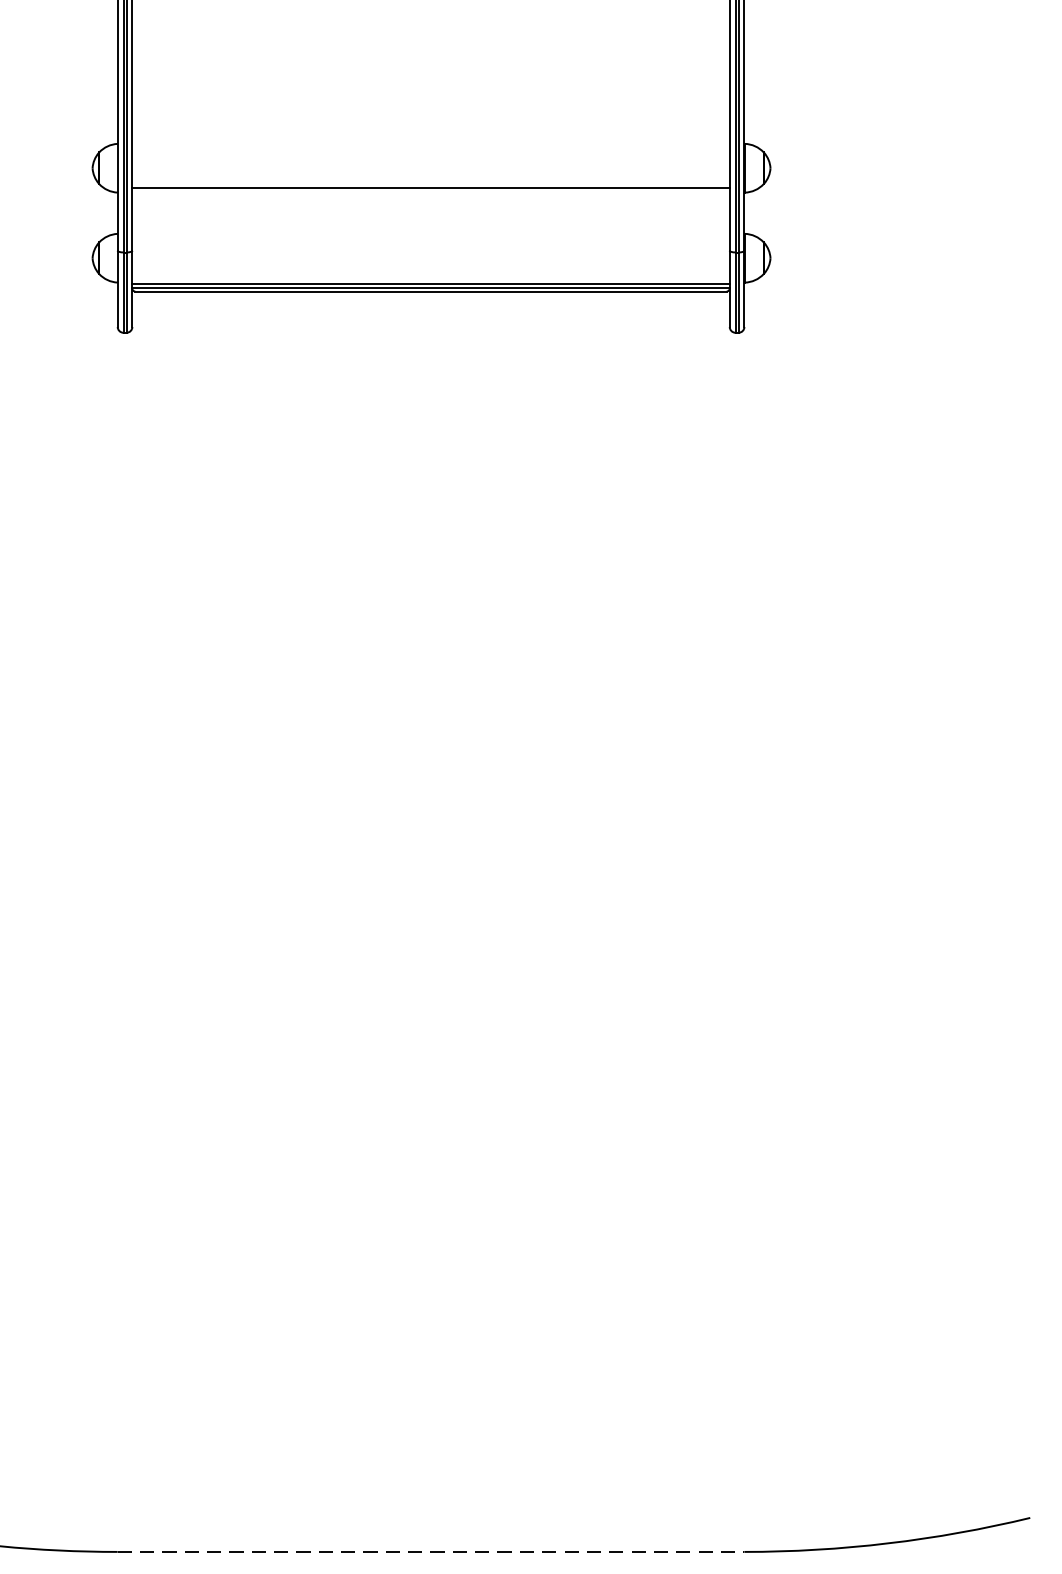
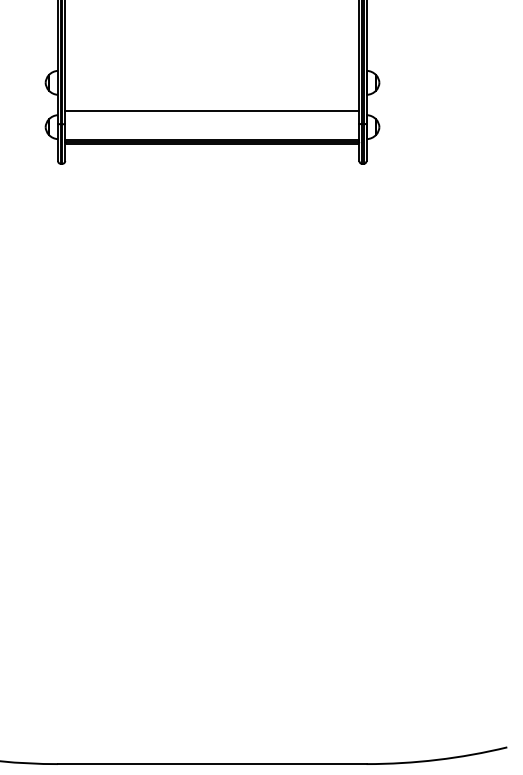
line: (431, 187) -> (212, 111), moved
line: (431, 1552) -> (212, 764), dashed -> solid

